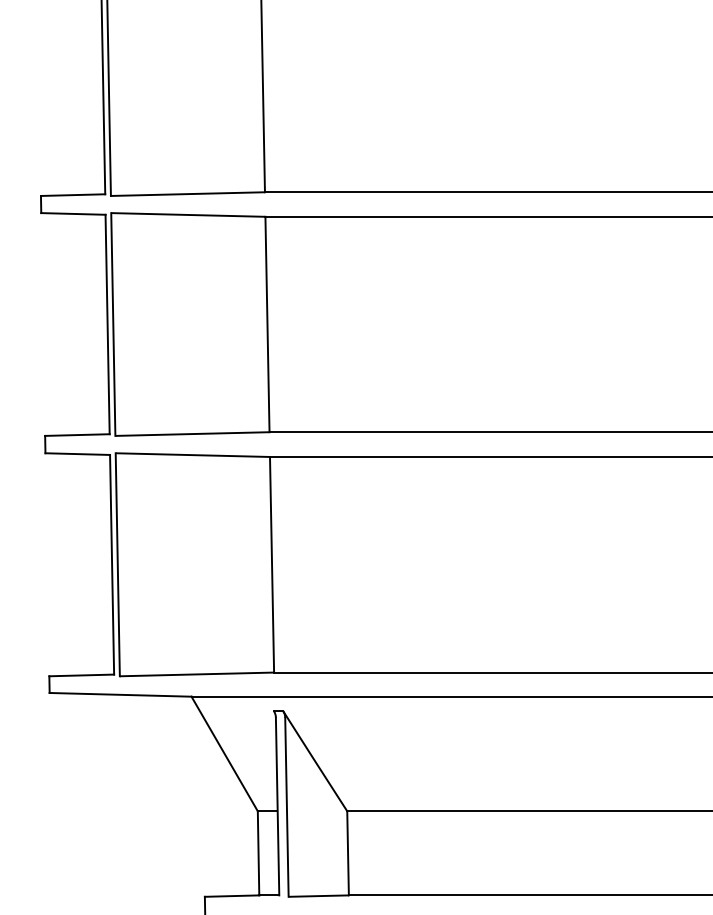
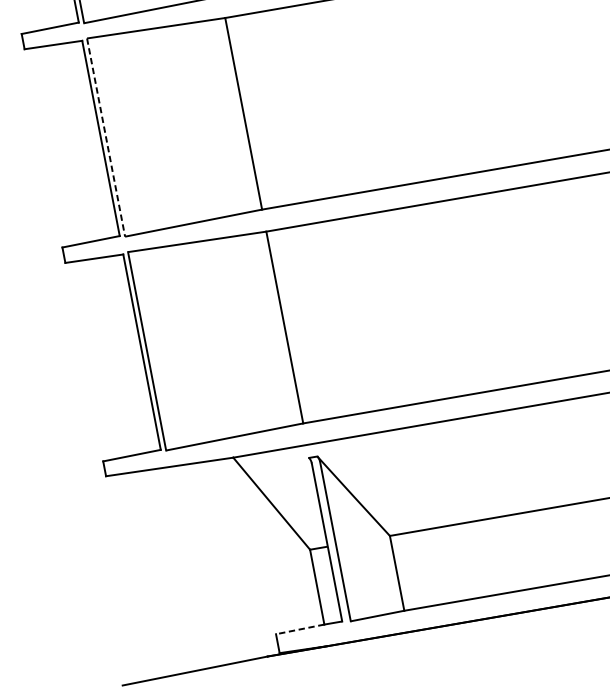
line: (113, 325) -> (106, 138), solid -> dashed
line: (231, 896) -> (299, 629), solid -> dashed

